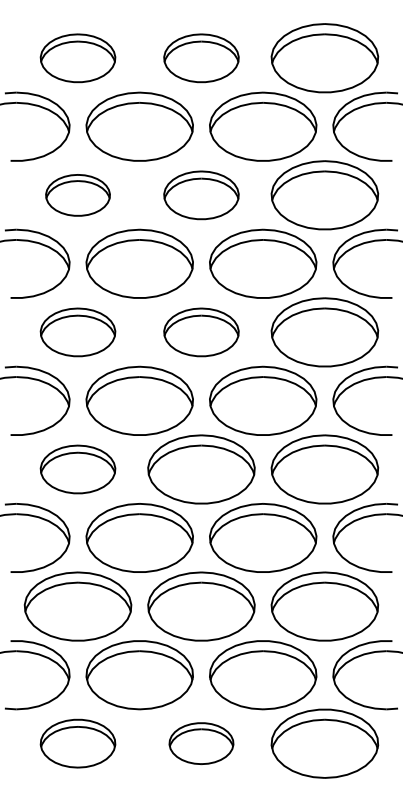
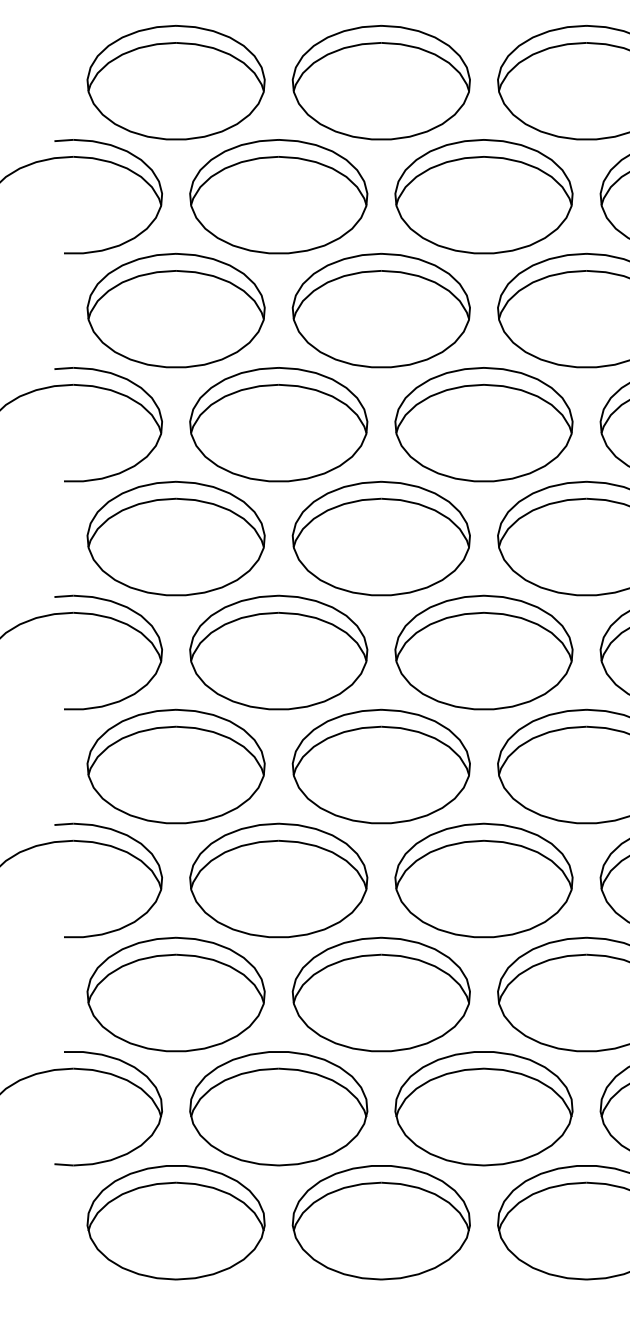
part: (77, 58) -> (175, 83), size x1.43
part: (201, 58) -> (381, 83), size x1.43
part: (77, 195) -> (175, 310), size x1.67
part: (201, 195) -> (381, 310), size x1.43
part: (77, 332) -> (175, 538), size x1.43
part: (201, 332) -> (381, 538), size x1.43
part: (77, 469) -> (175, 766), size x1.43
part: (77, 743) -> (175, 1222), size x1.43
part: (201, 743) -> (381, 1222), size x1.67

